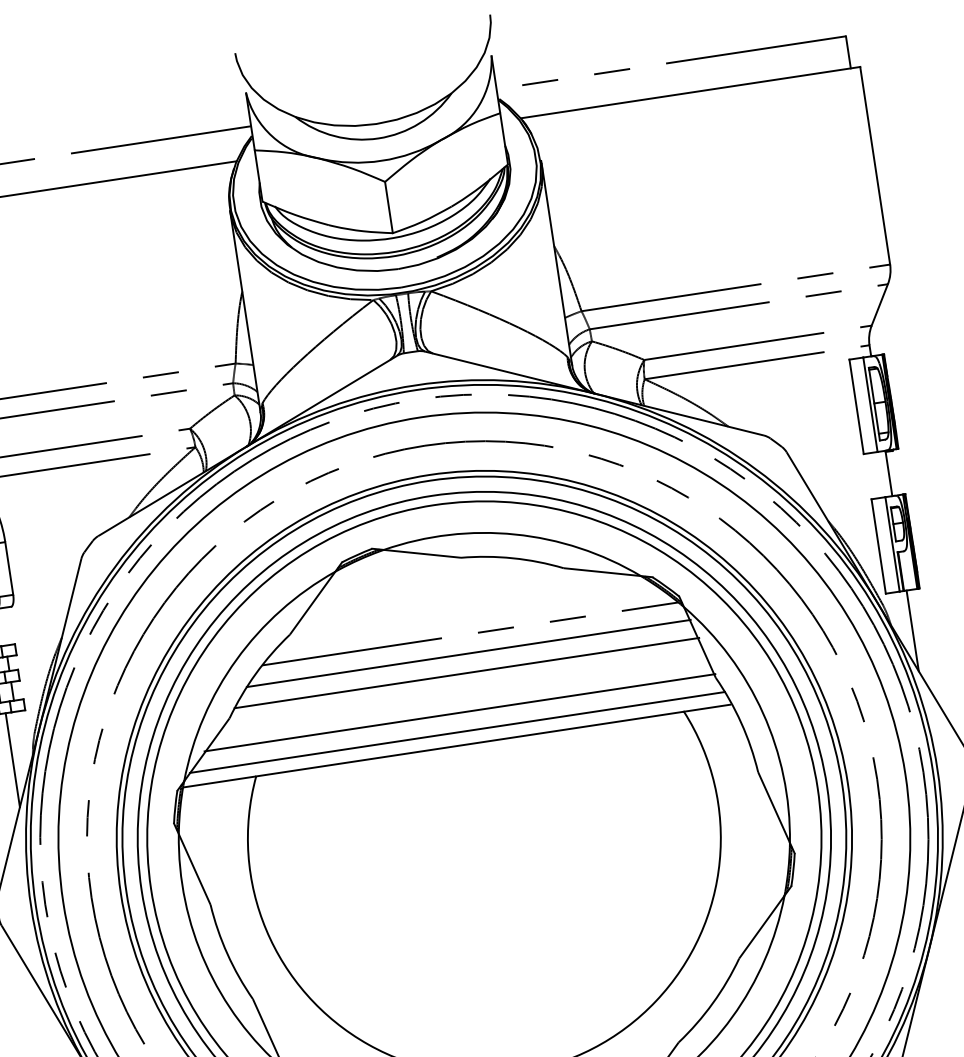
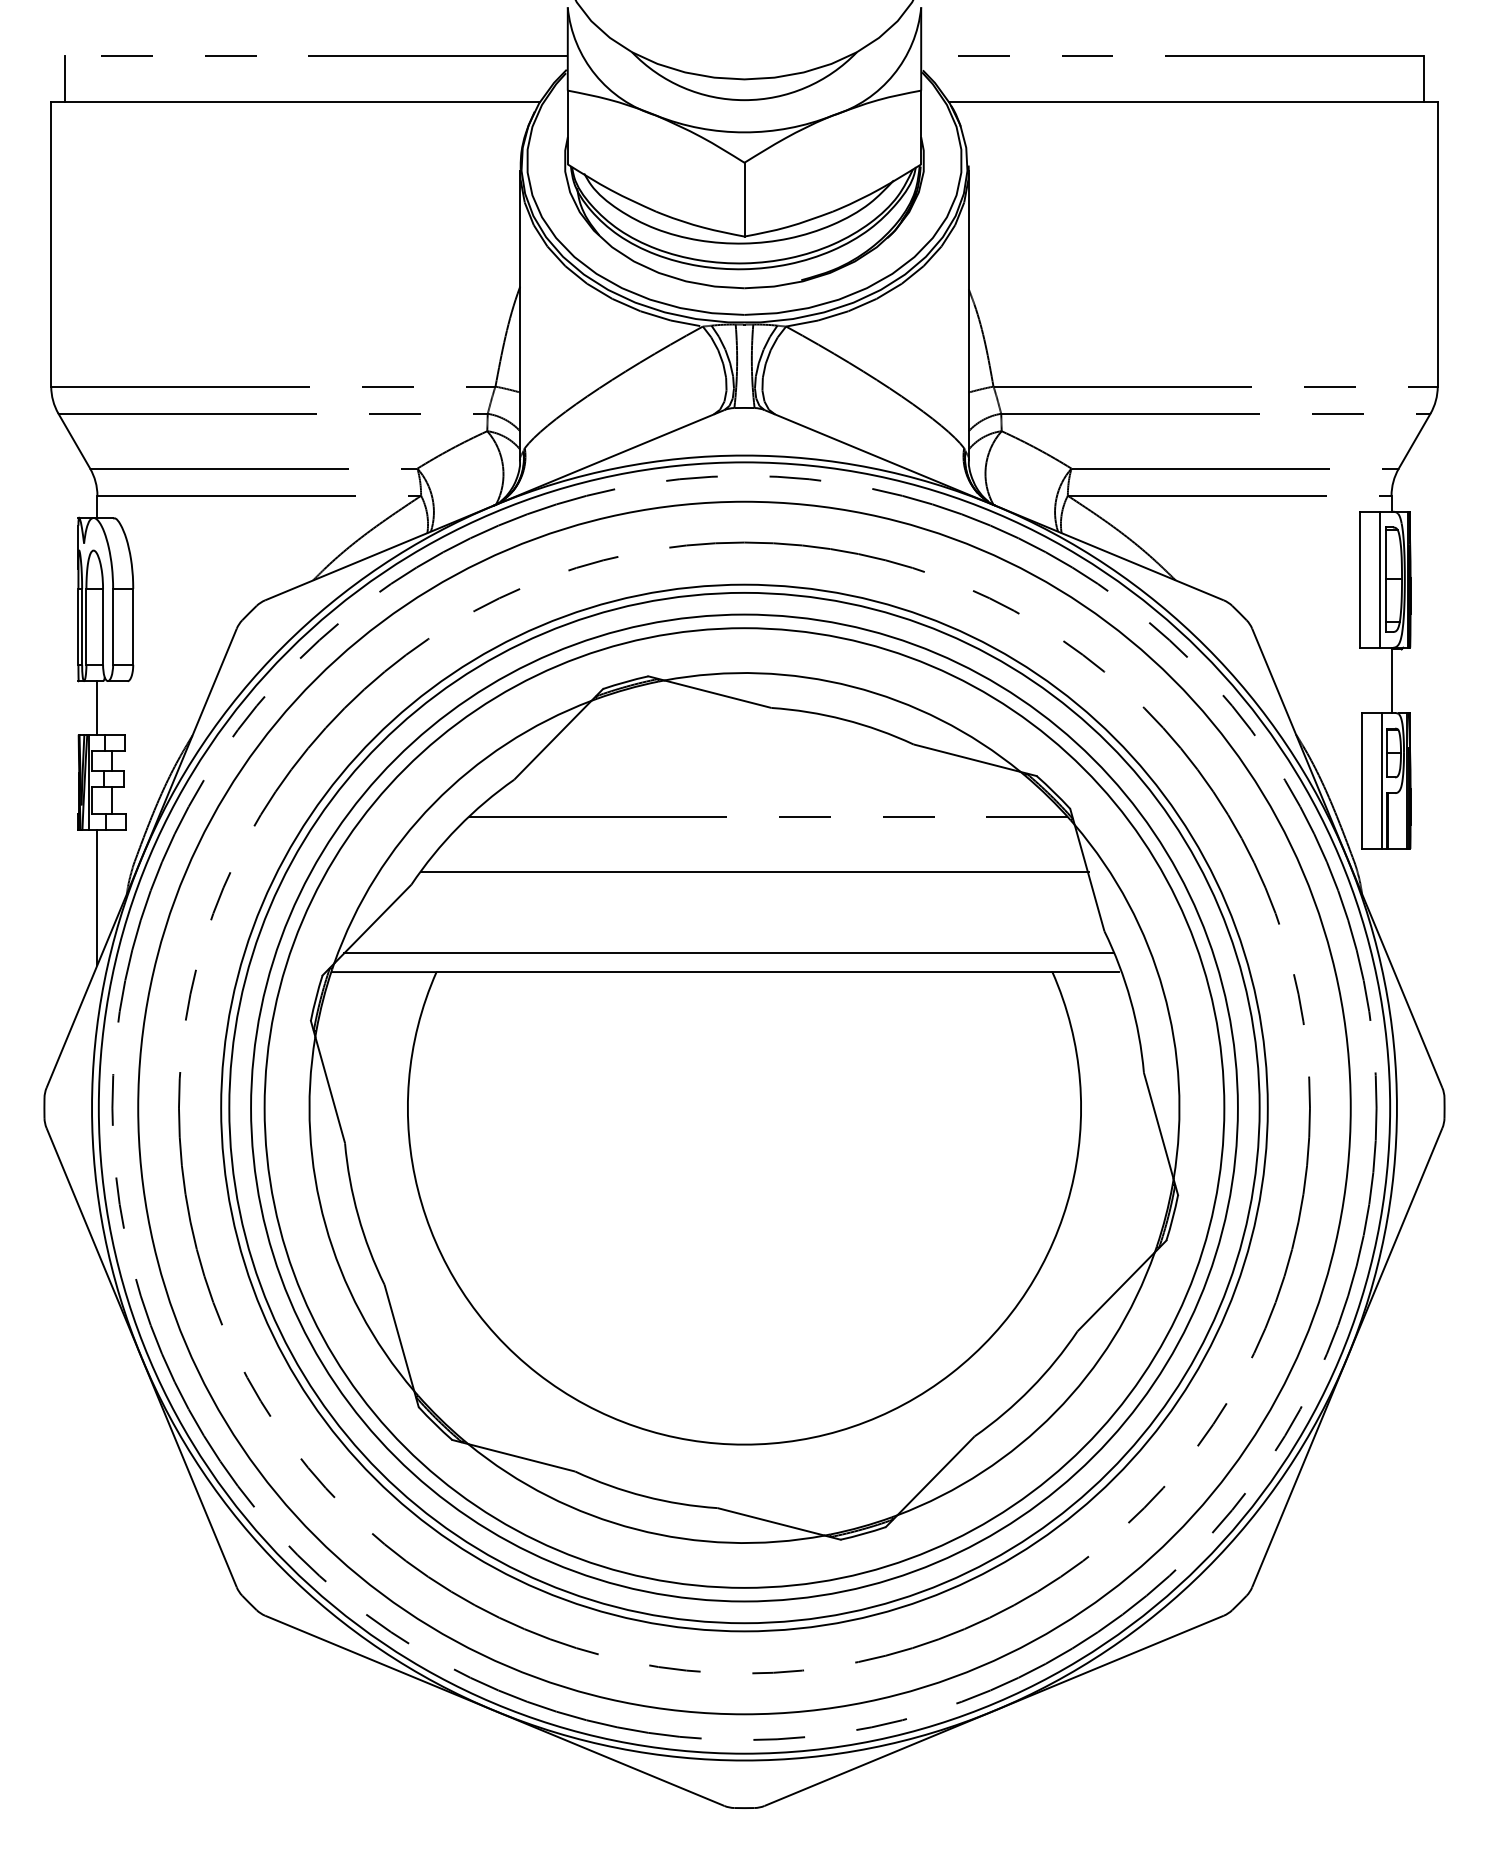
line: (912, 630) -> (1391, 906), removed
line: (468, 653) -> (761, 844), removed
line: (459, 712) -> (736, 925), removed

